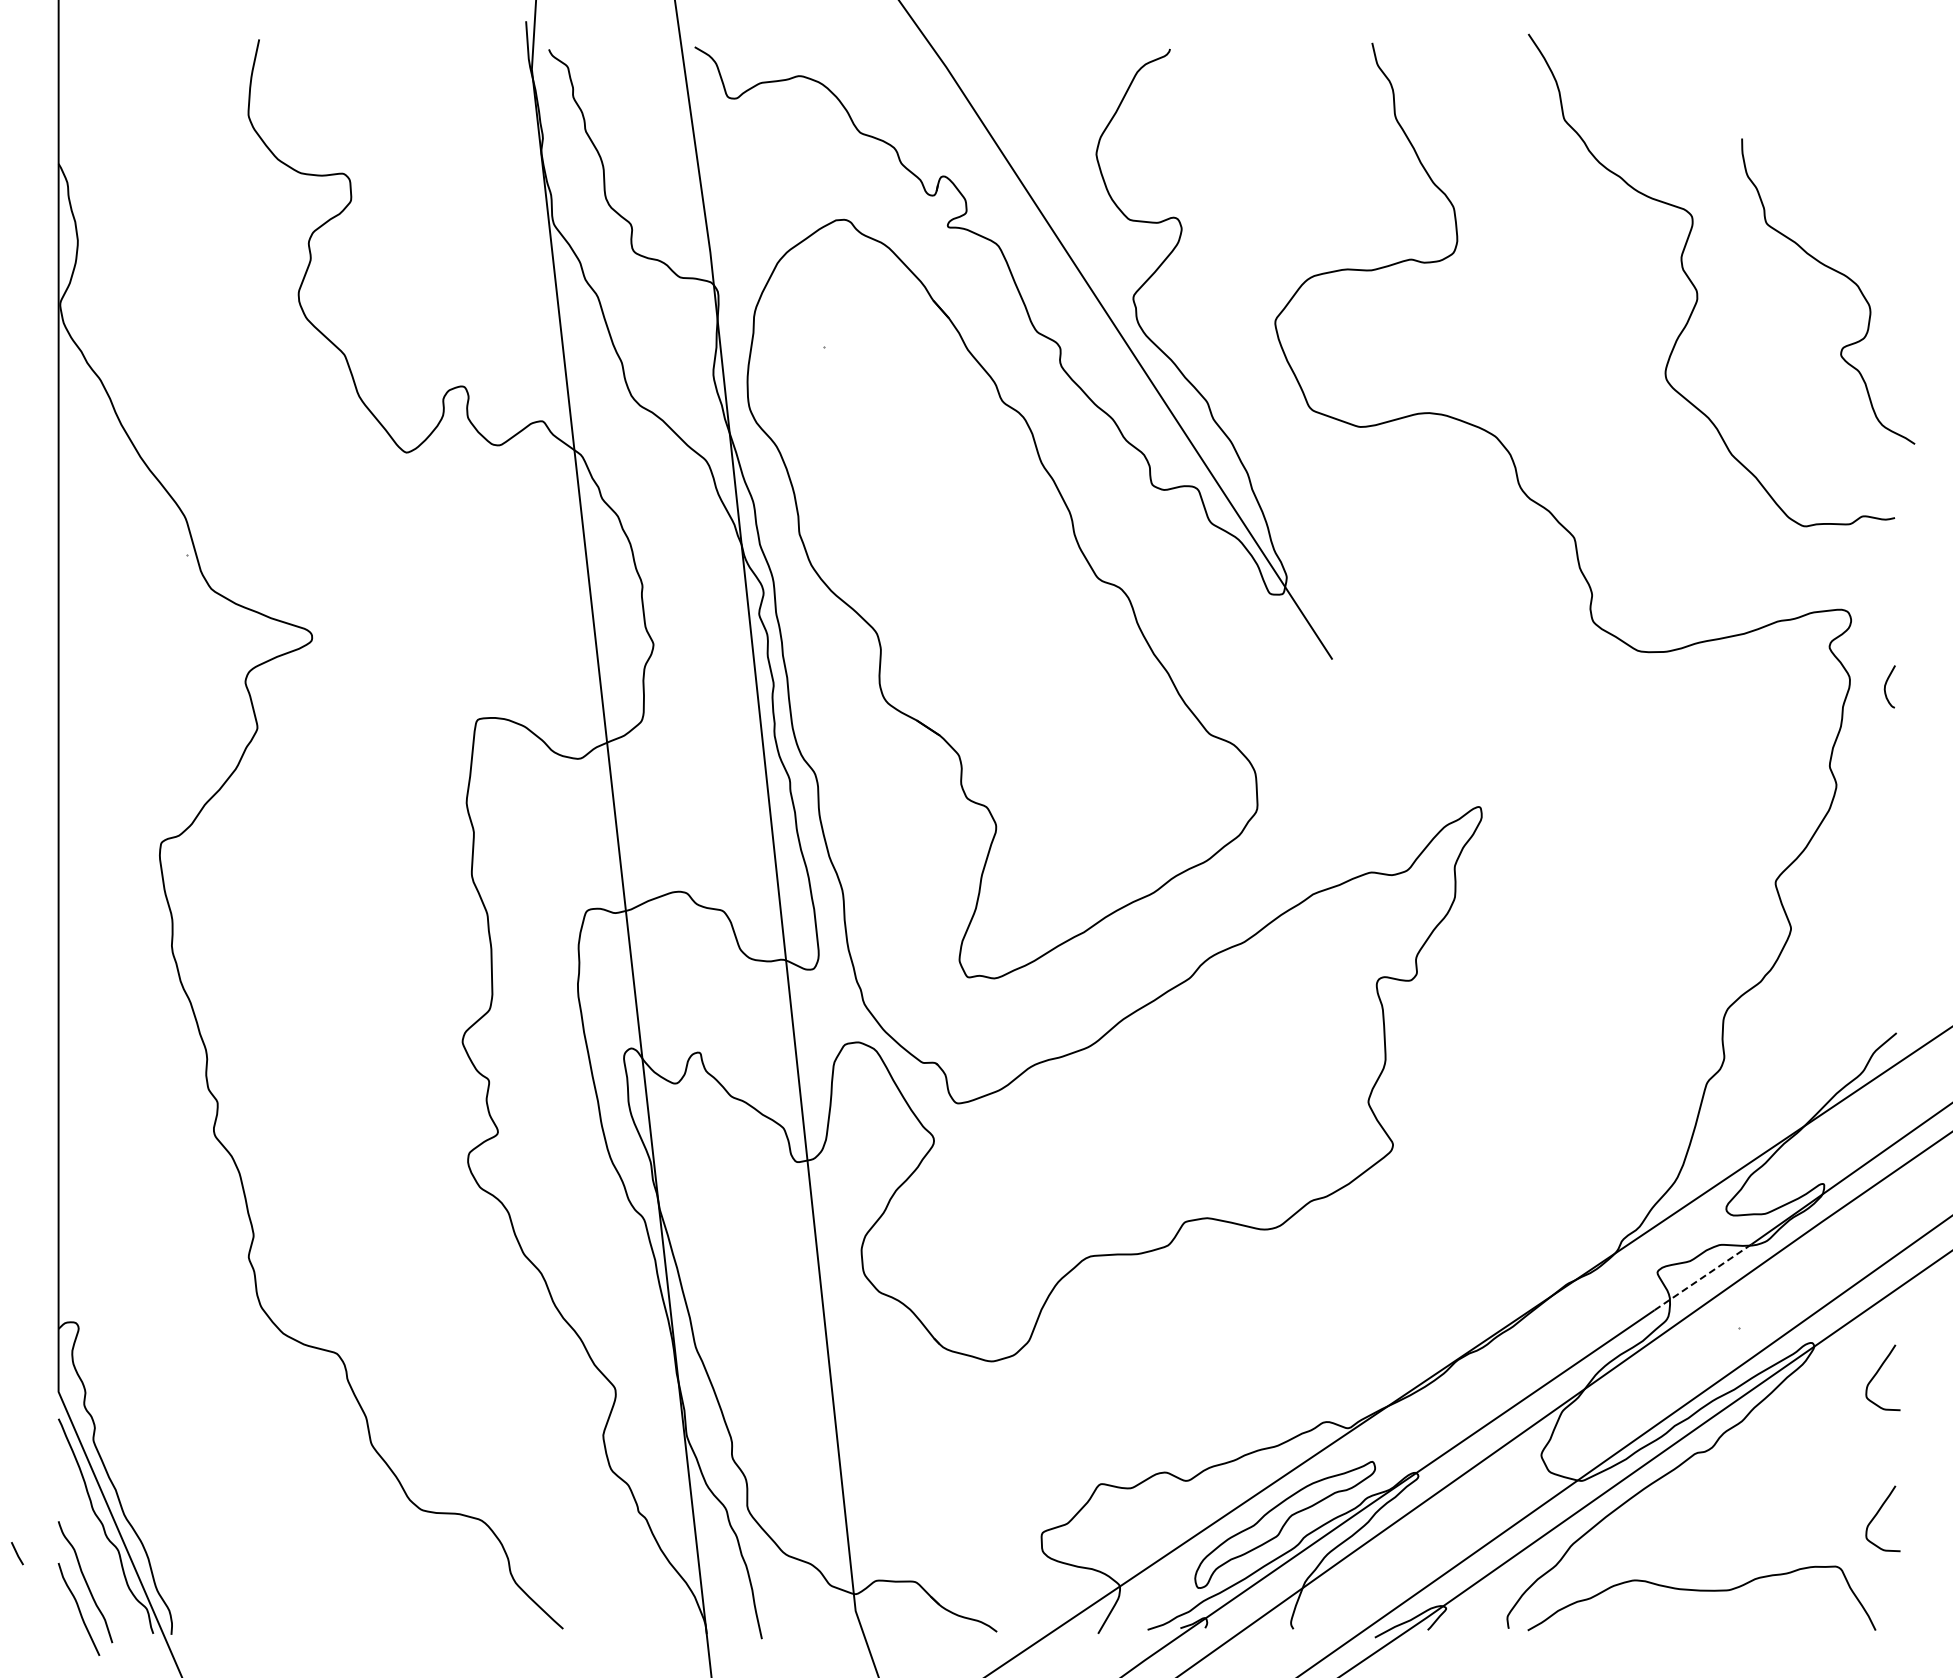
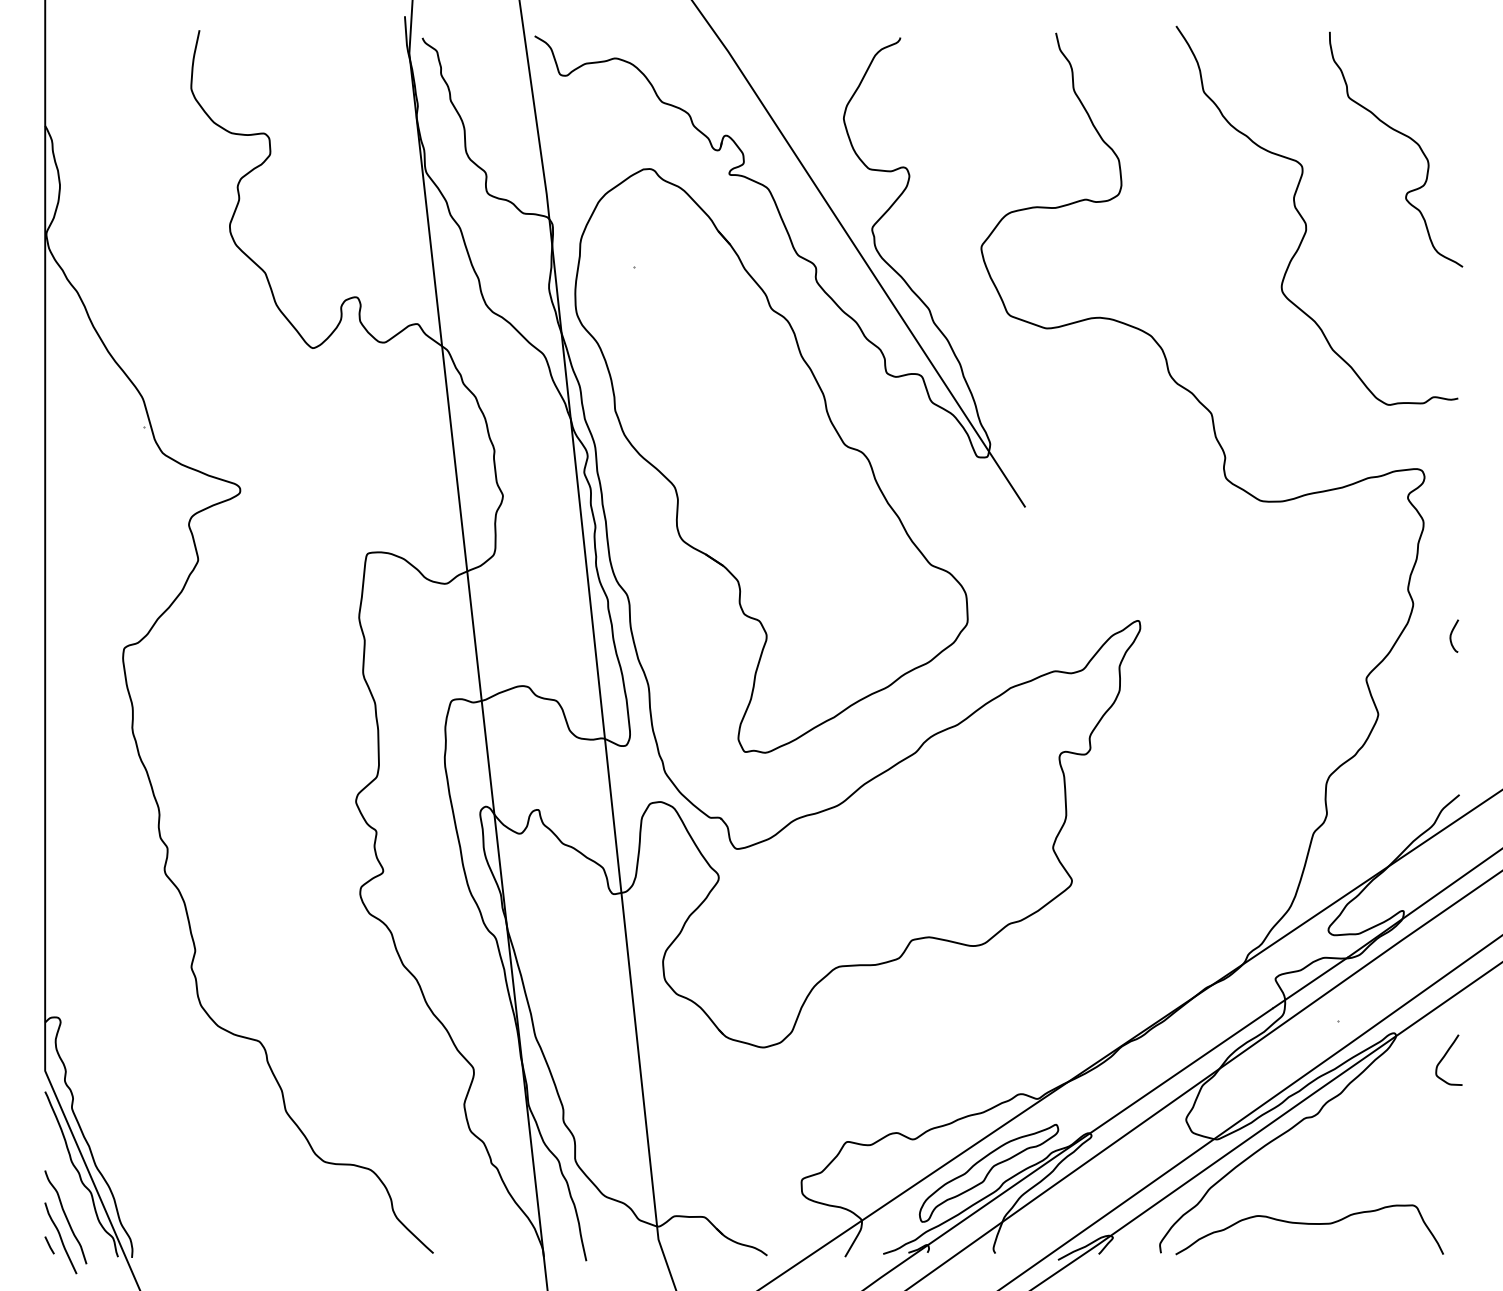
curve: (1838, 273) -> (1404, 135), moved
curve: (1886, 685) -> (1451, 635), moved
line: (1703, 1277) -> (1310, 982), dashed -> solid
curve: (1878, 1513) -> (1445, 1164), removed
line: (17, 1553) -> (49, 1245), moved

